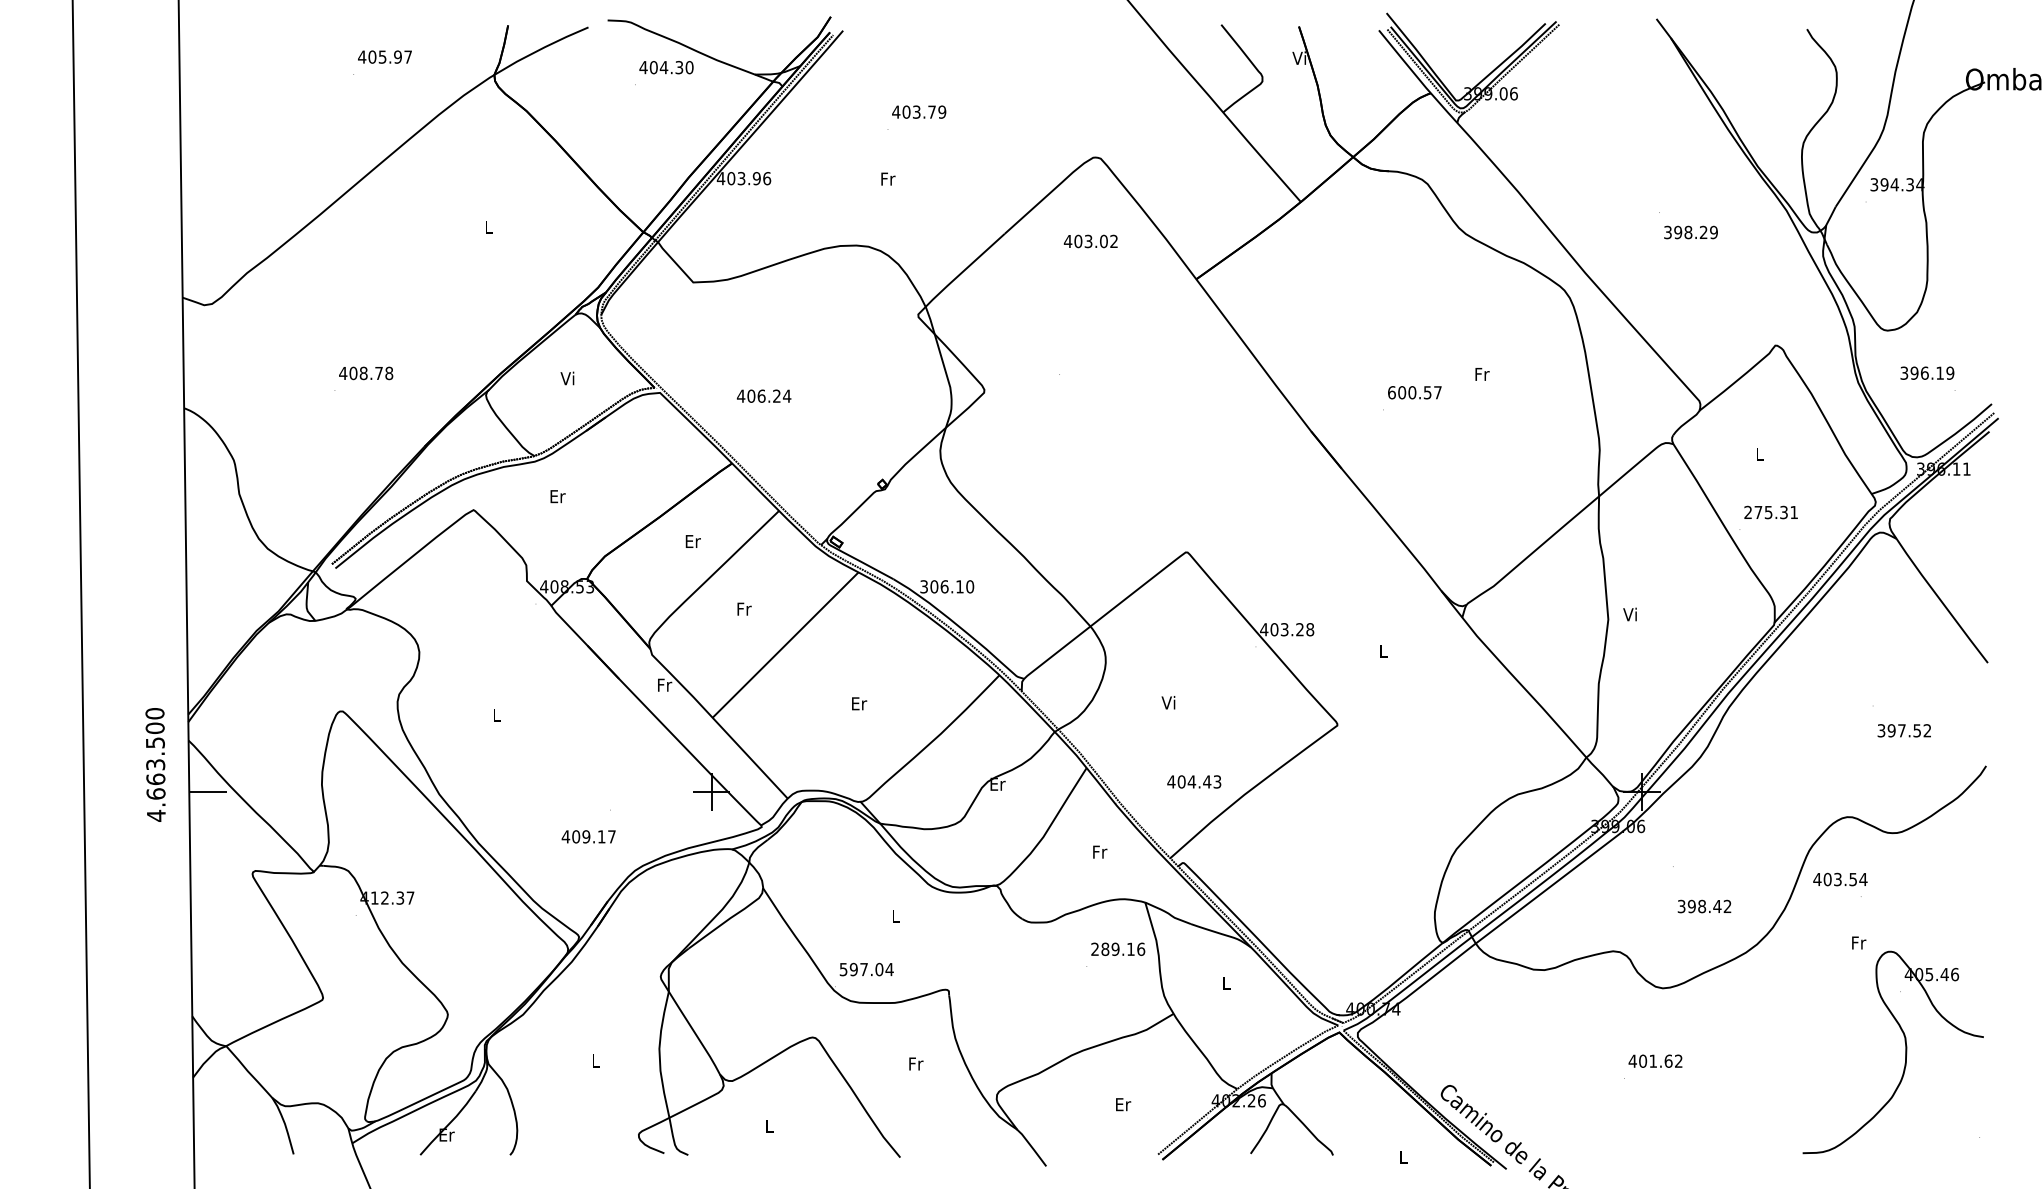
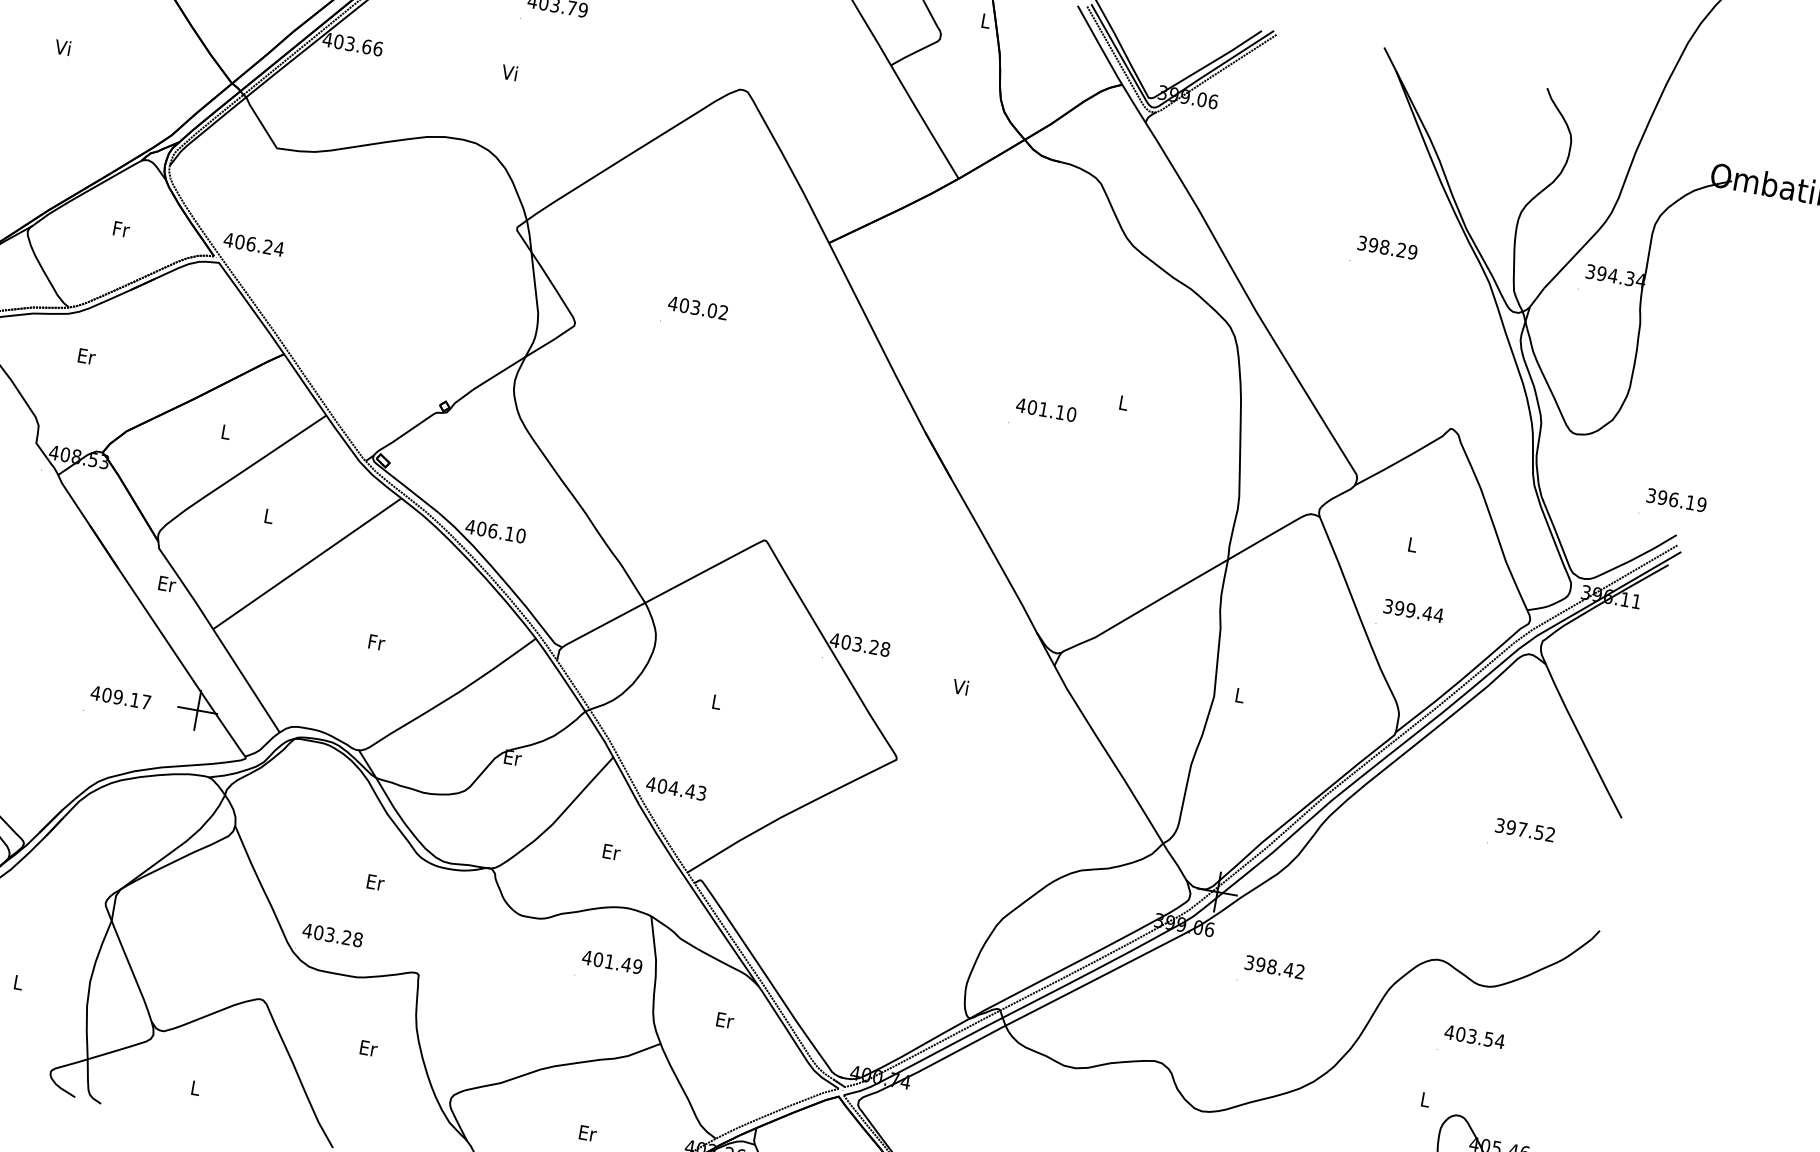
text: (1298, 57) -> (984, 19), Vi -> L
text: (756, 178) -> (366, 46), 403.96 -> 403.66
text: (887, 178) -> (510, 72), Fr -> Vi
text: (487, 226) -> (62, 46), L -> Vi
text: (1690, 232) -> (1387, 247), moved
text: (1090, 241) -> (697, 308), moved
text: (1927, 372) -> (1676, 499), moved
text: (1482, 374) -> (1124, 403), Fr -> L
text: (567, 378) -> (120, 229), Vi -> Fr
text: (1414, 392) -> (1046, 409), 600.57 -> 401.10
text: (764, 395) -> (254, 243), moved
text: (1771, 512) -> (1413, 610), 275.31 -> 399.44
text: (692, 541) -> (225, 432), Er -> L
text: (923, 586) -> (469, 526), 306.10 -> 406.10
text: (744, 608) -> (269, 515), Fr -> L
text: (1629, 614) -> (1238, 695), Vi -> L
text: (1382, 650) -> (960, 686), L -> Vi
text: (664, 684) -> (166, 583), Fr -> Er
text: (1168, 702) -> (715, 701), Vi -> L
text: (859, 703) -> (376, 642), Er -> Fr
text: (1903, 730) -> (1524, 829), moved
text: (1194, 781) -> (676, 788), moved
text: (588, 836) -> (120, 697), moved
text: (1099, 852) -> (610, 852), Fr -> Er
text: (1840, 879) -> (1474, 1036), moved
text: (1704, 906) -> (1274, 967), moved
text: (895, 915) -> (375, 881), L -> Er
text: (1859, 942) -> (1426, 1099), Fr -> L
text: (1117, 948) -> (611, 961), 289.16 -> 401.49
text: (866, 969) -> (332, 935), 597.04 -> 403.28
text: (1226, 982) -> (724, 1019), L -> Er
text: (915, 1063) -> (368, 1047), Fr -> Er

